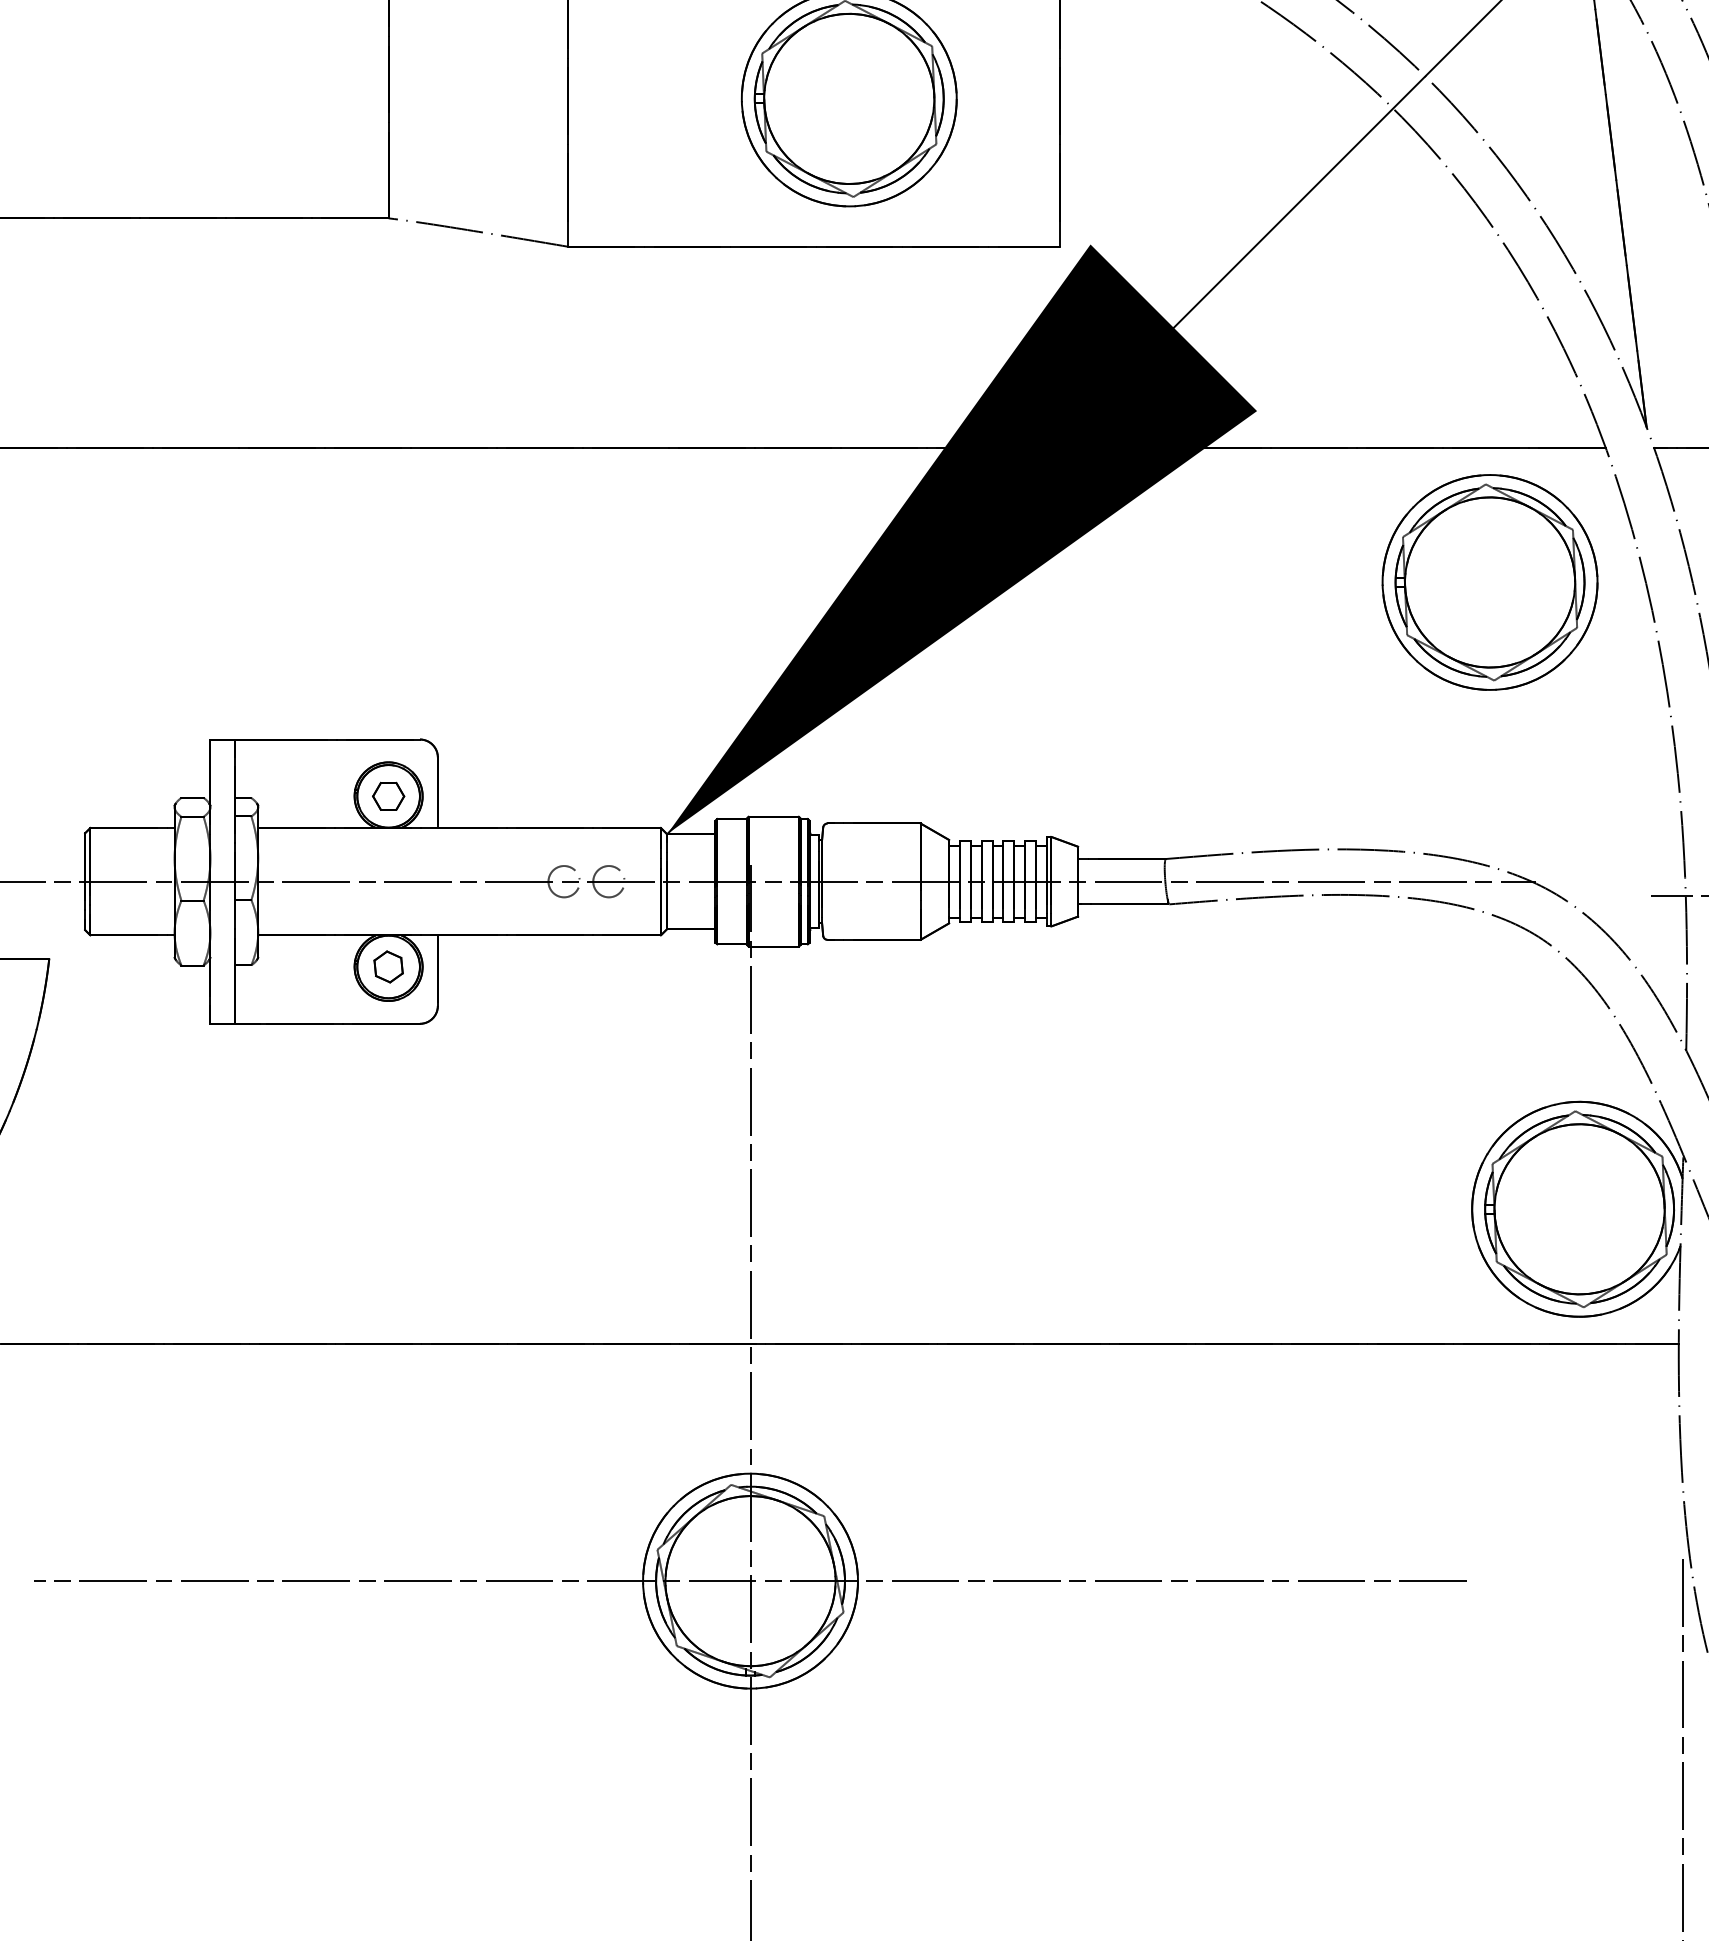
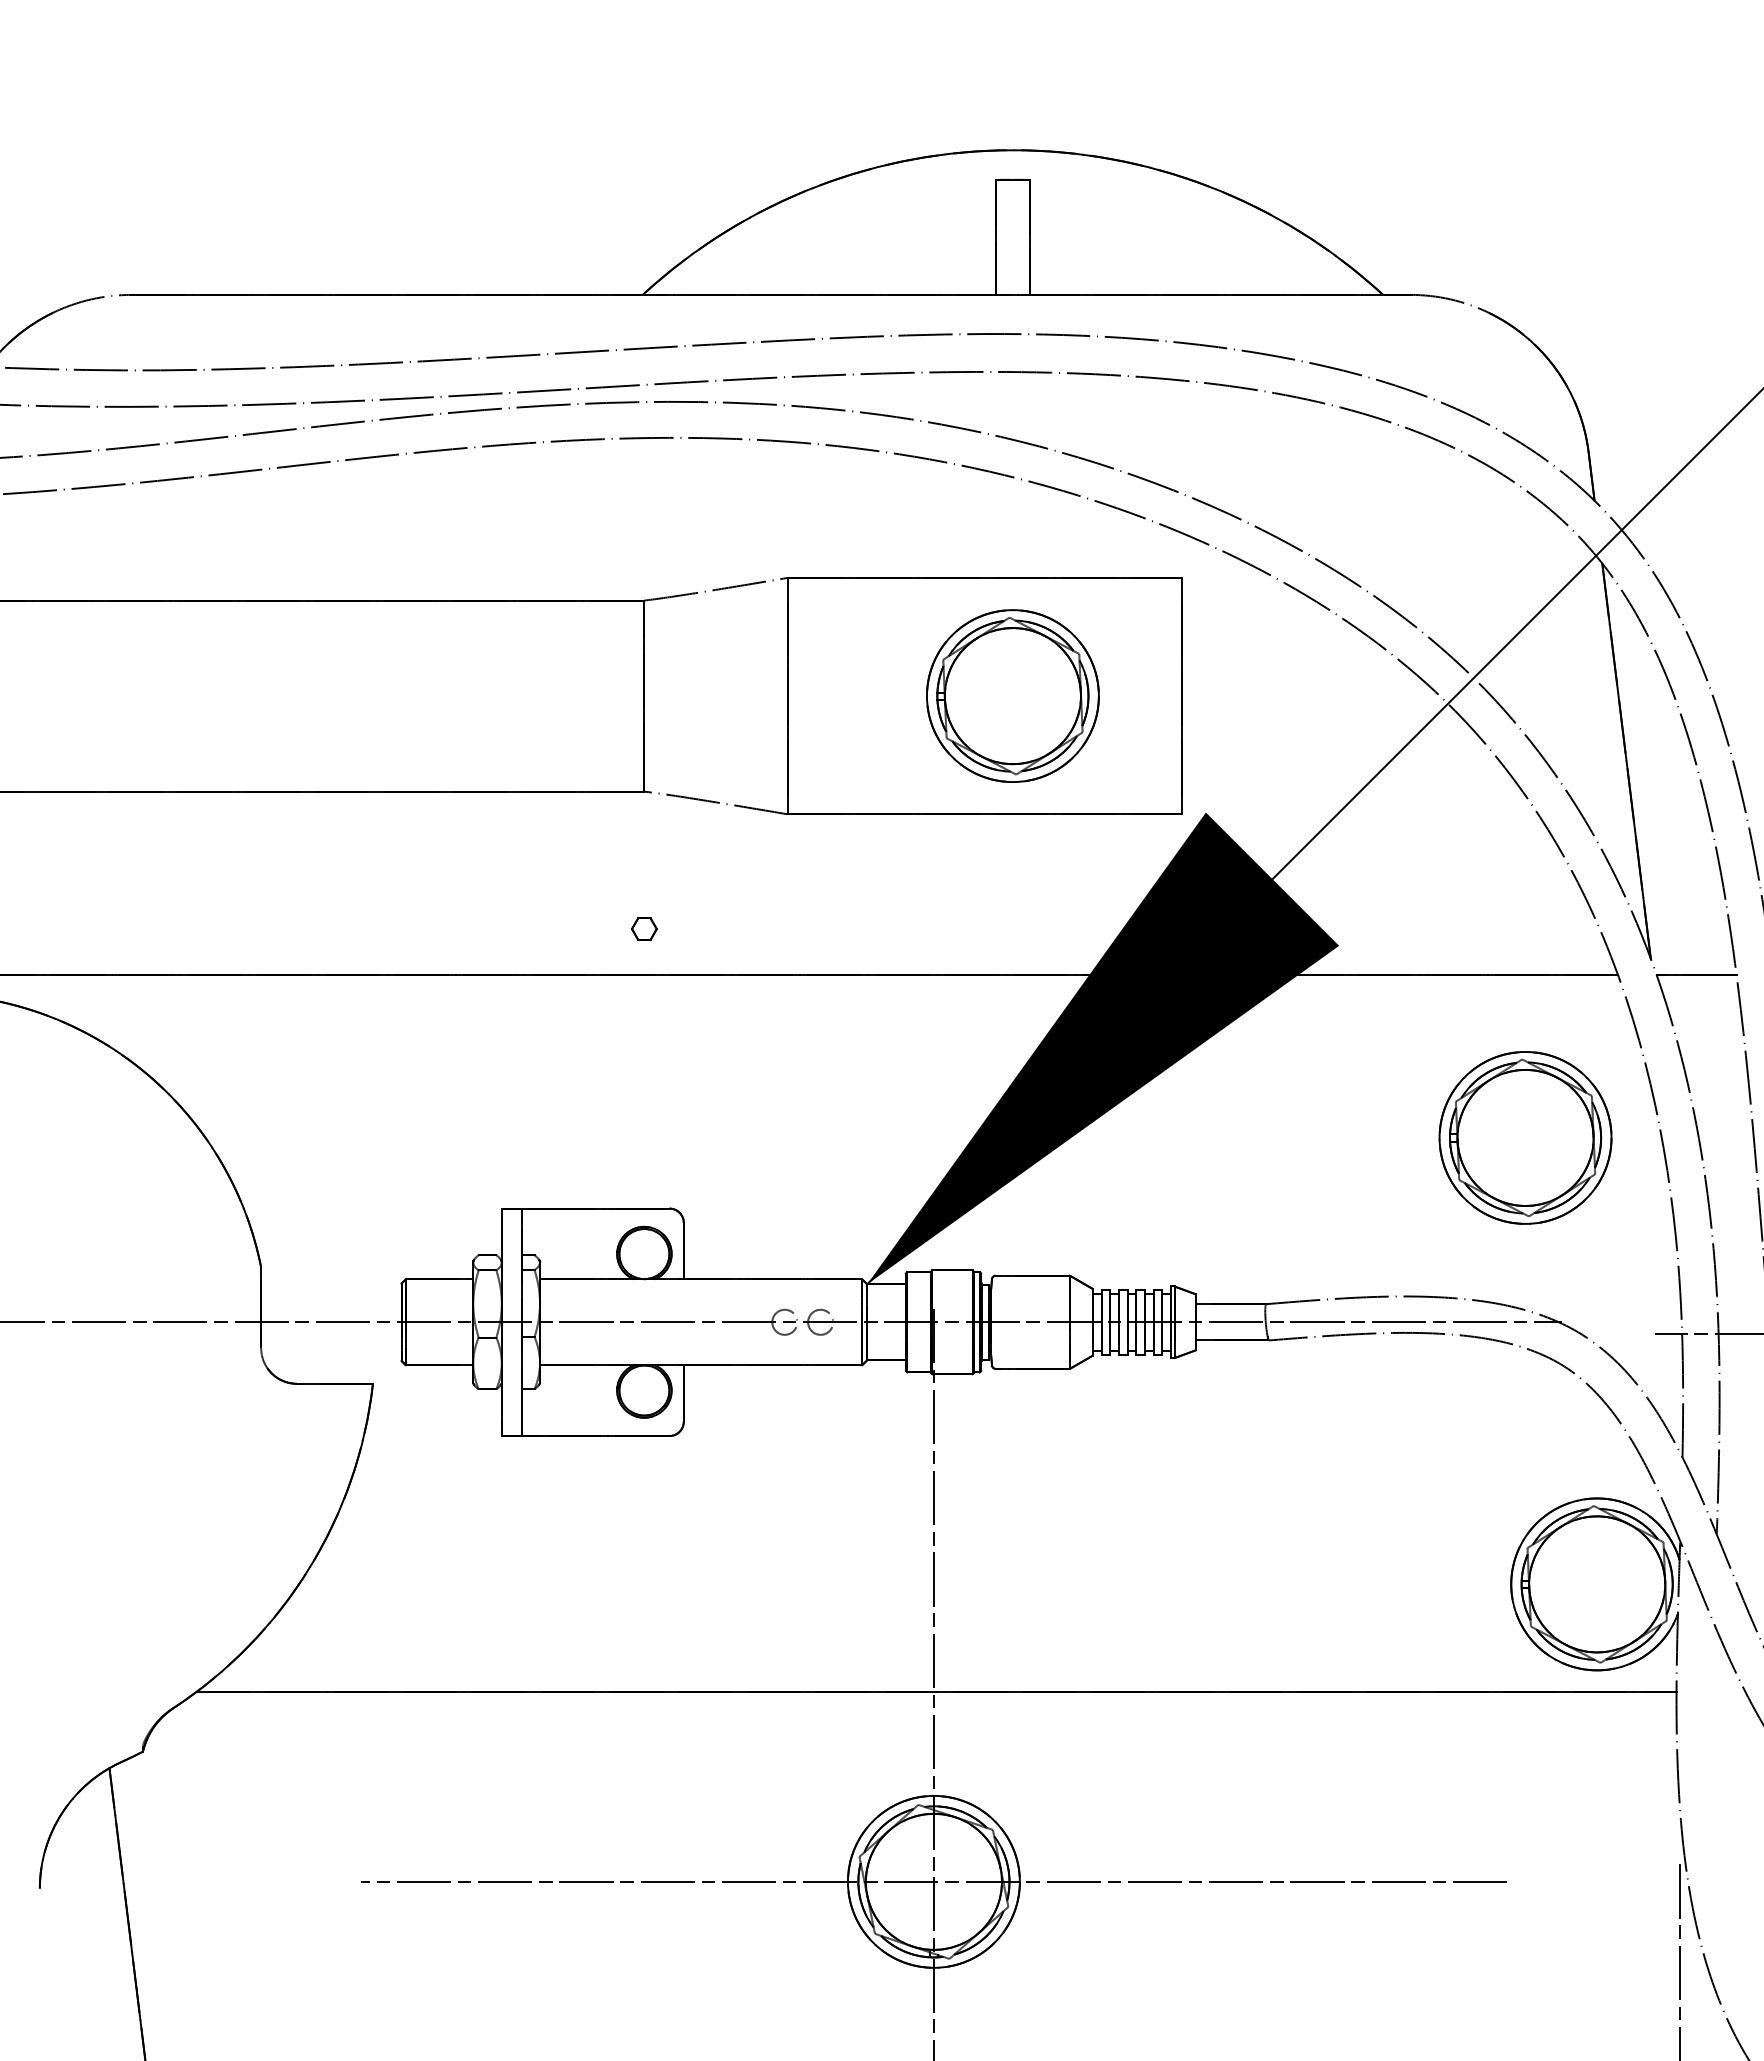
part: (1490, 581) -> (1525, 1137), moved
part: (388, 795) -> (644, 928), moved
part: (388, 966) -> (644, 1390), removed

